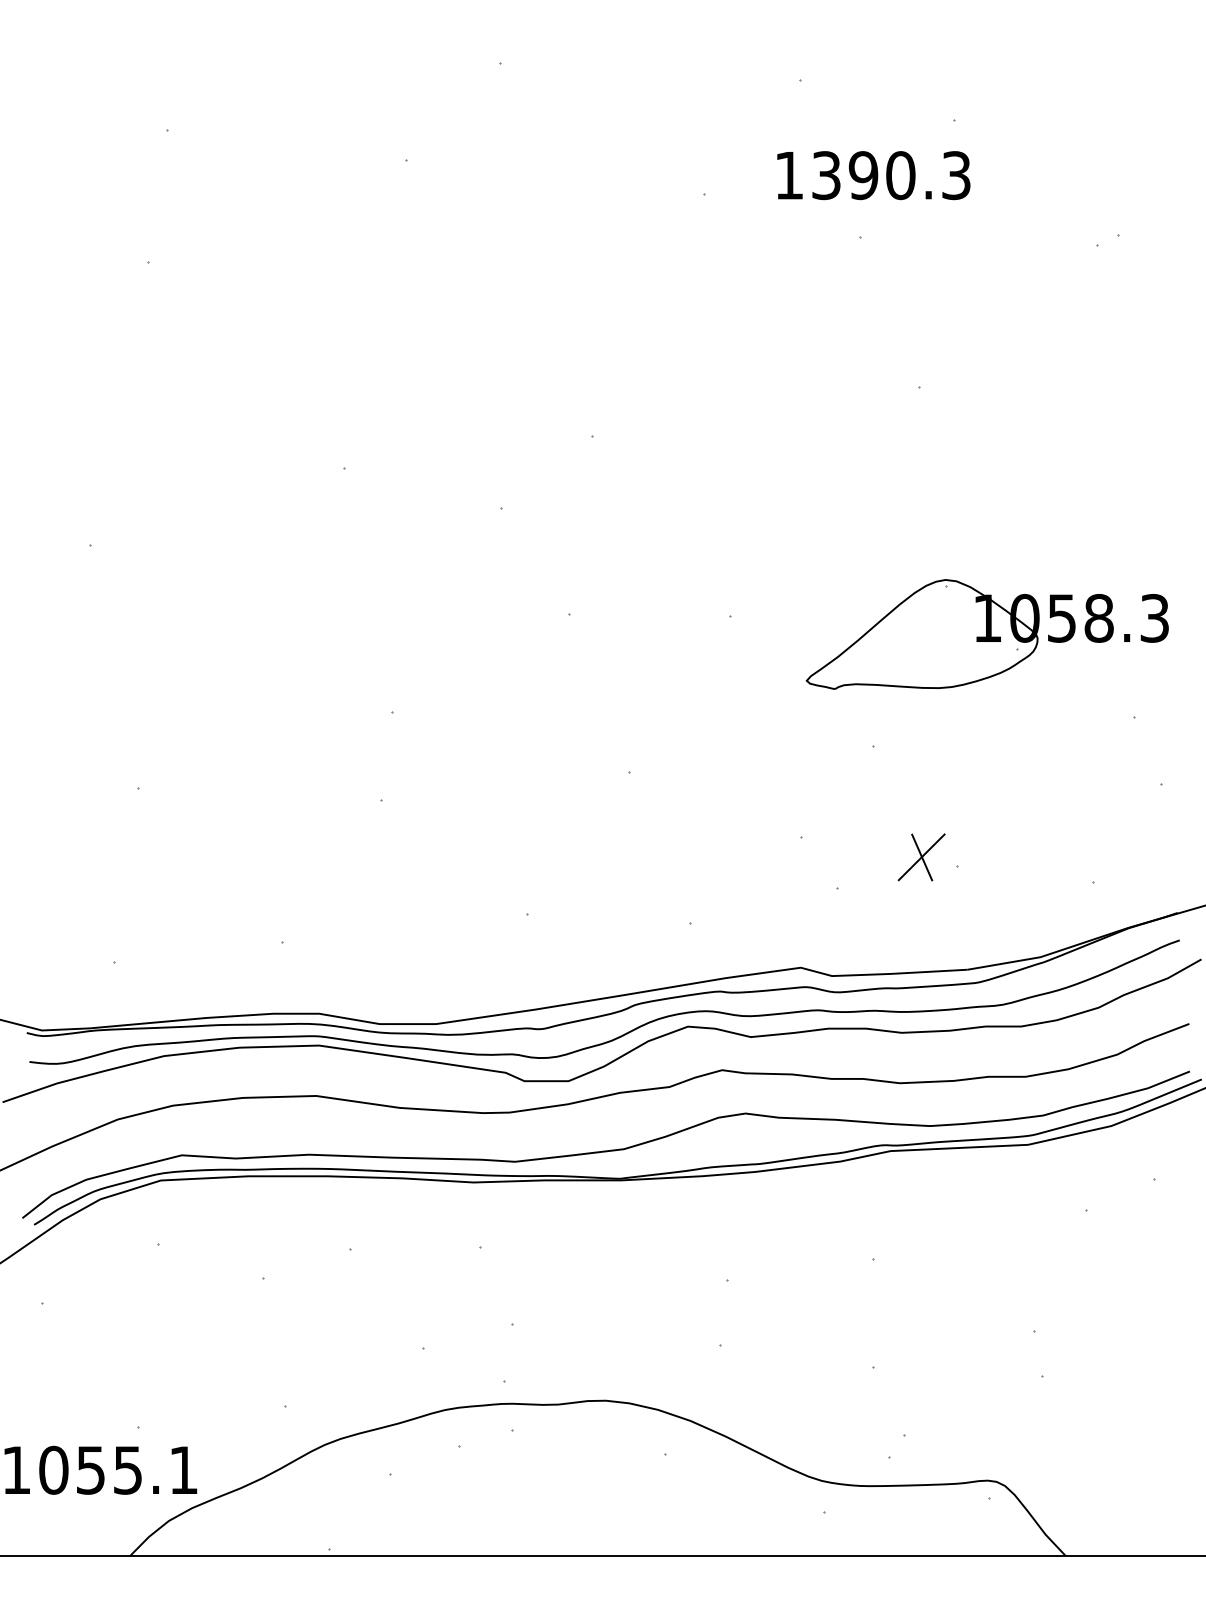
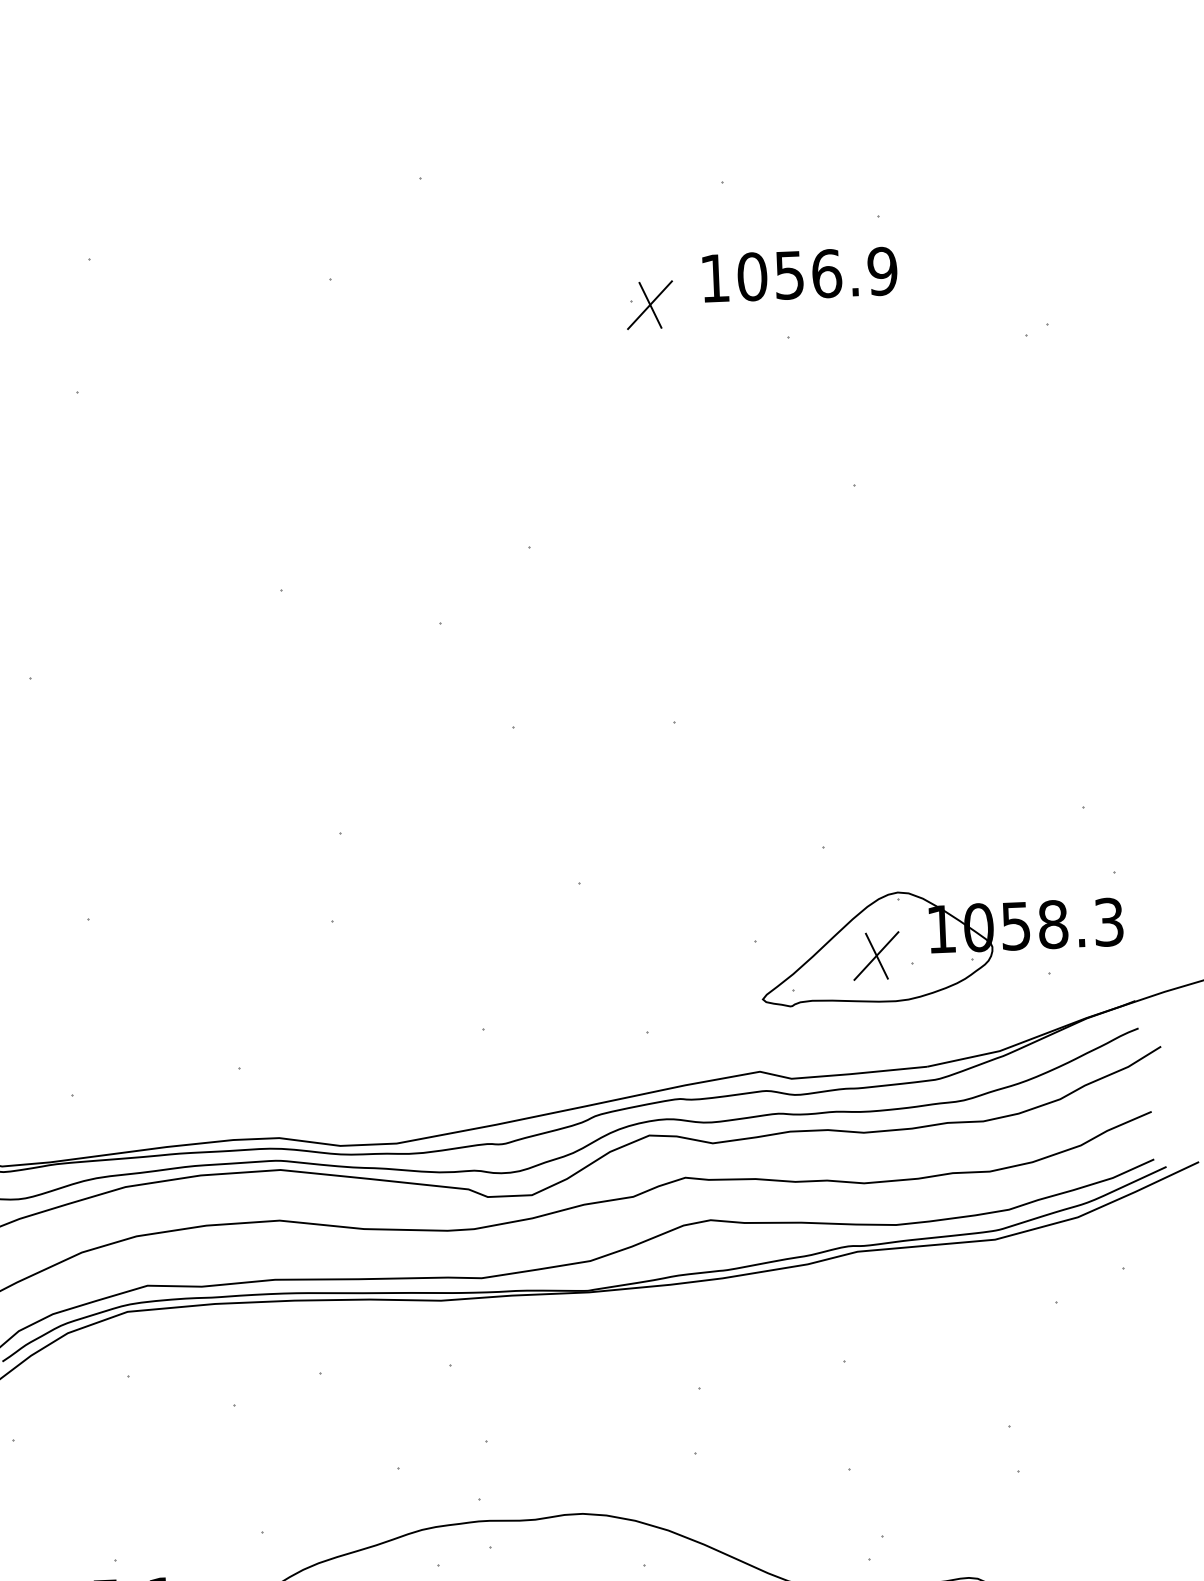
text: (891, 175) -> (817, 274), 1390.3 -> 1056.9
part: (723, 199) -> (650, 305), added
part: (986, 634) -> (941, 945), moved

